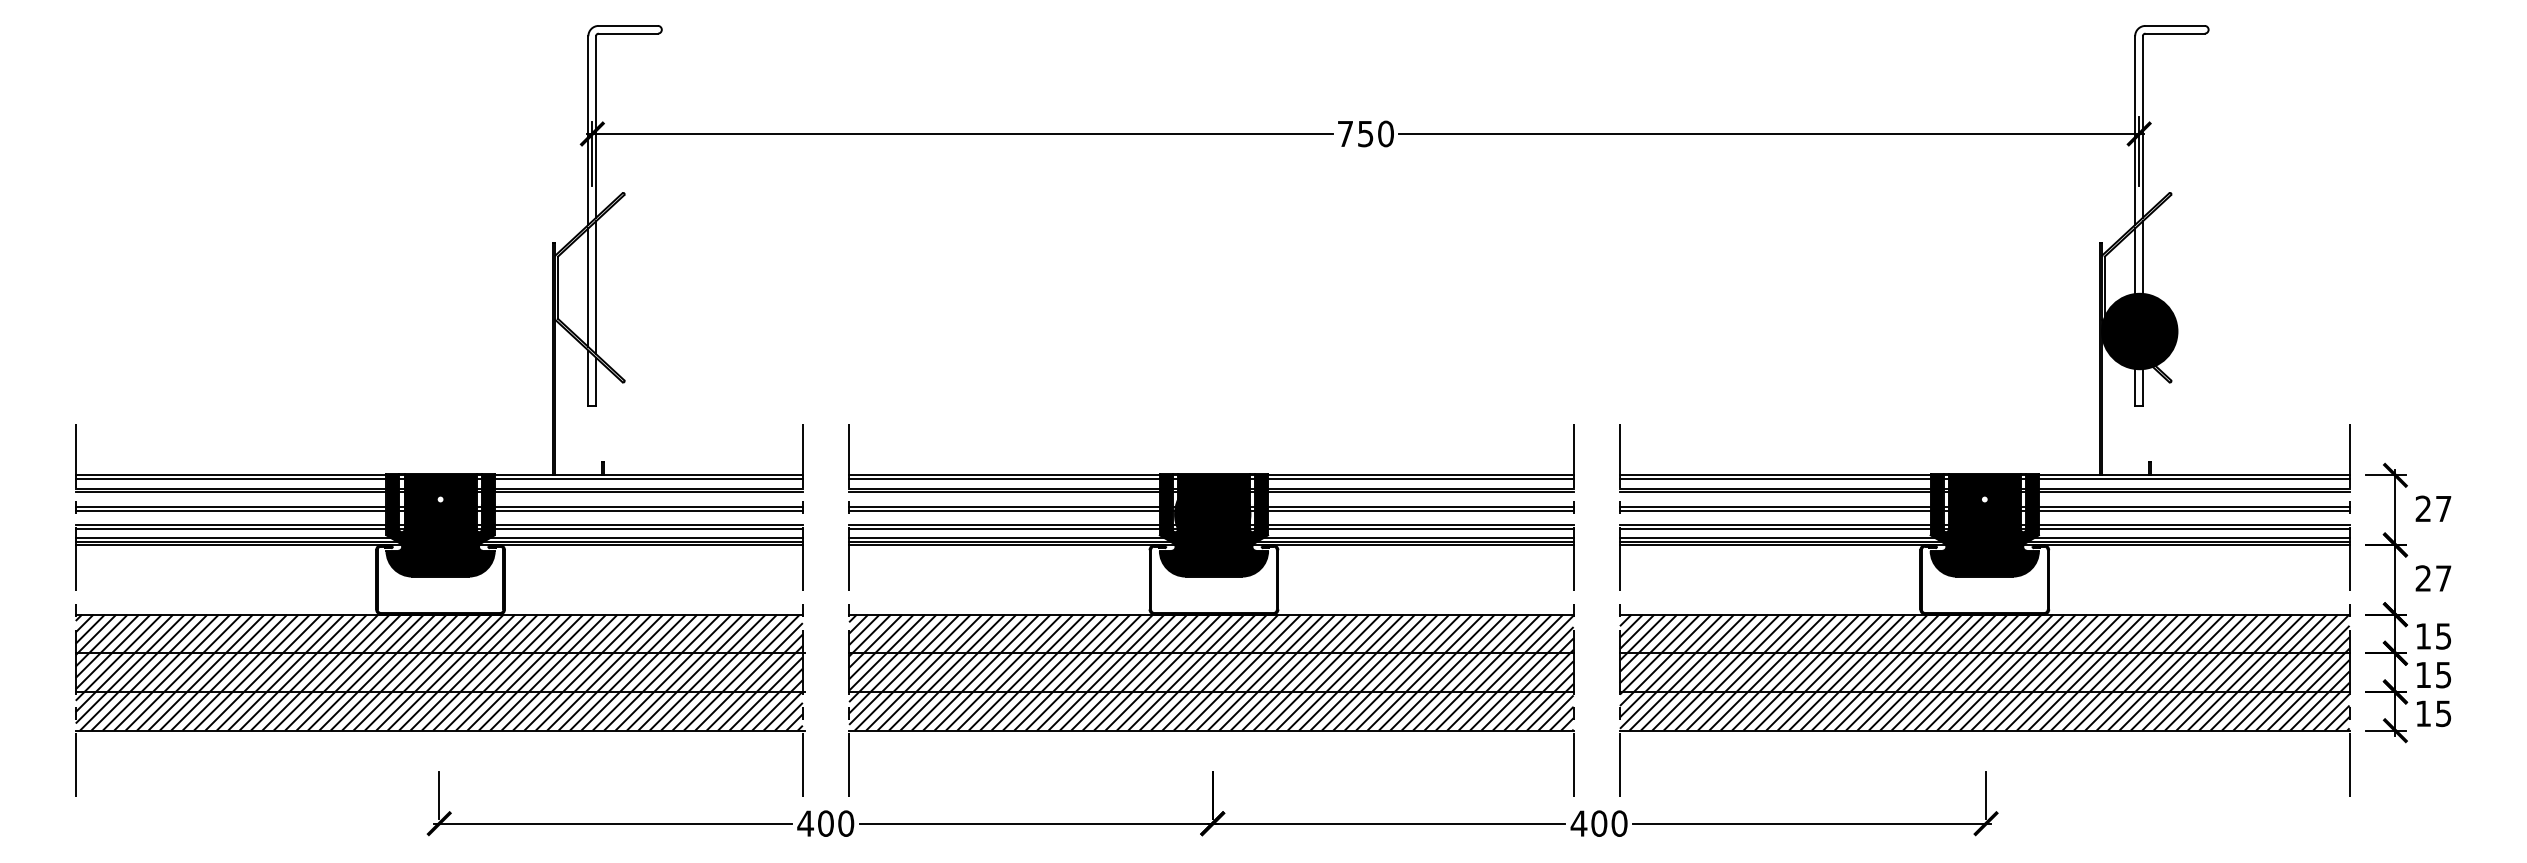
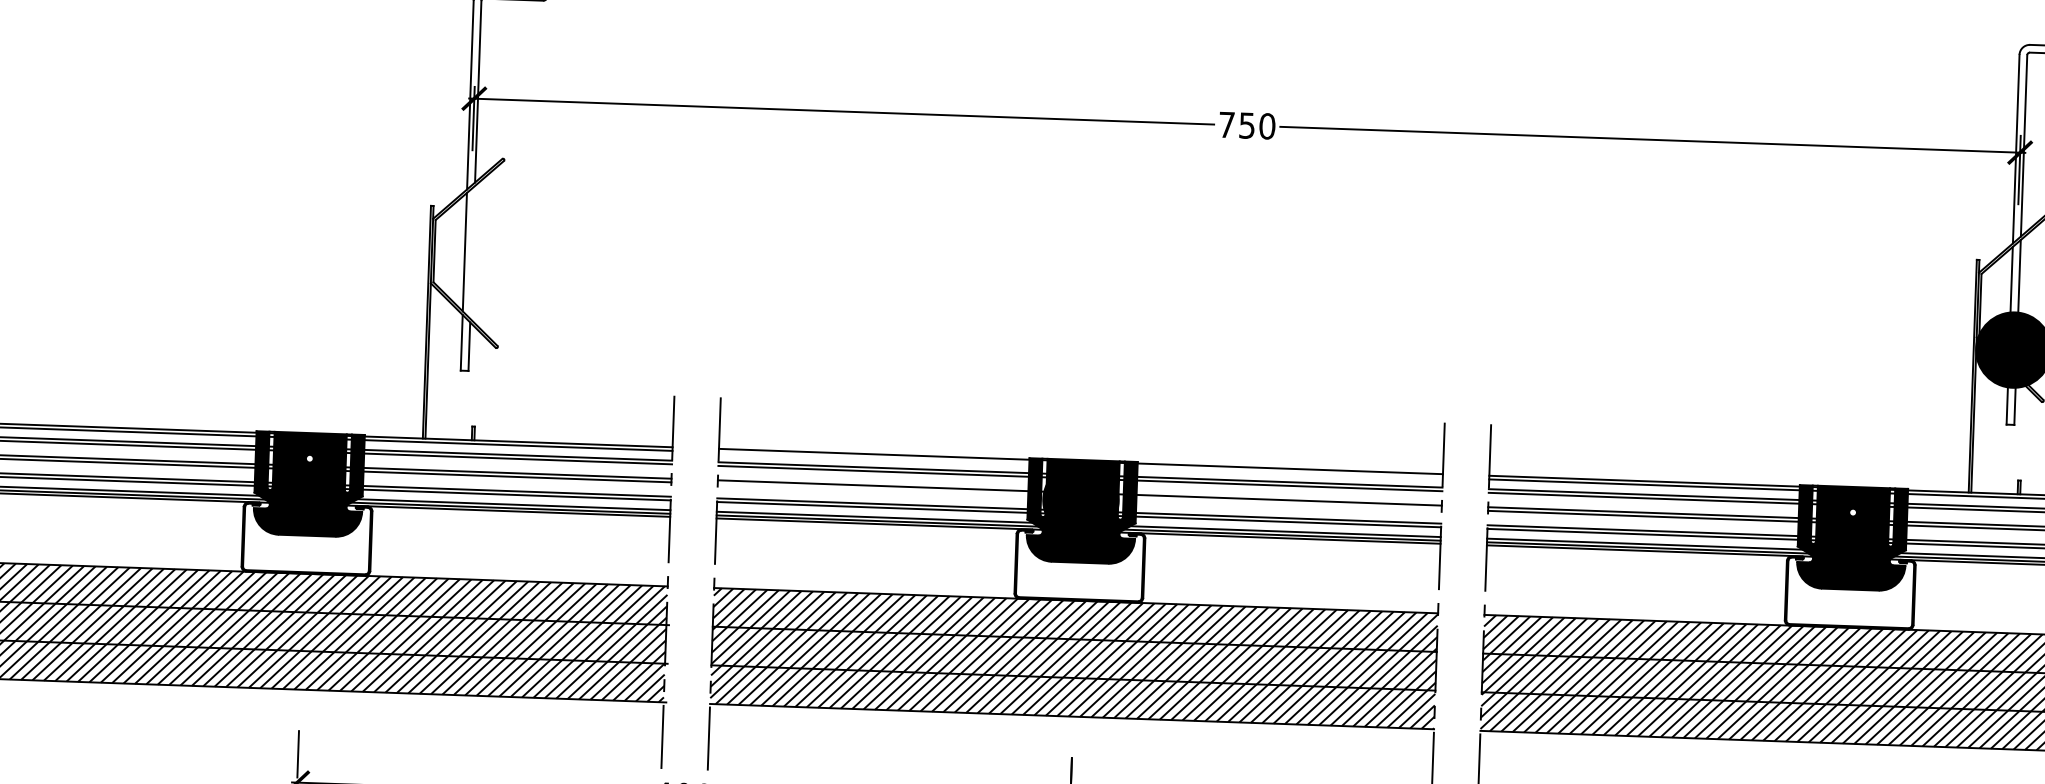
line: (596, 287) -> (473, 252), removed
line: (1211, 479) -> (1080, 465), removed
line: (1211, 510) -> (1079, 496), removed

